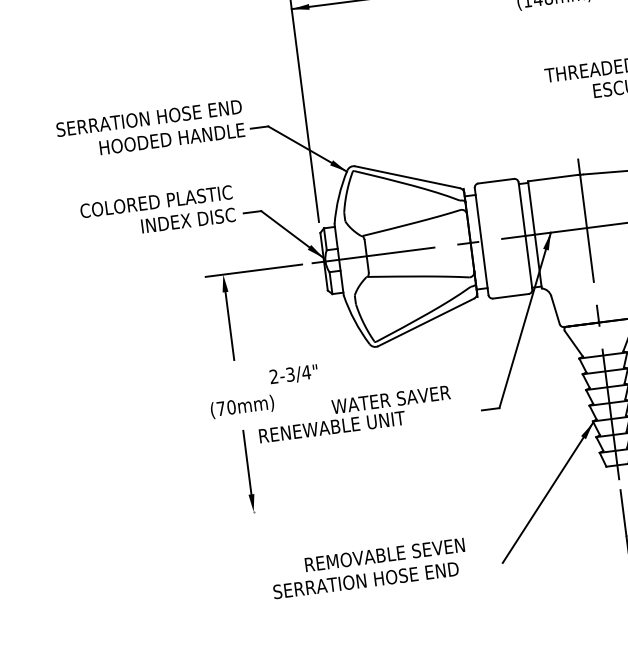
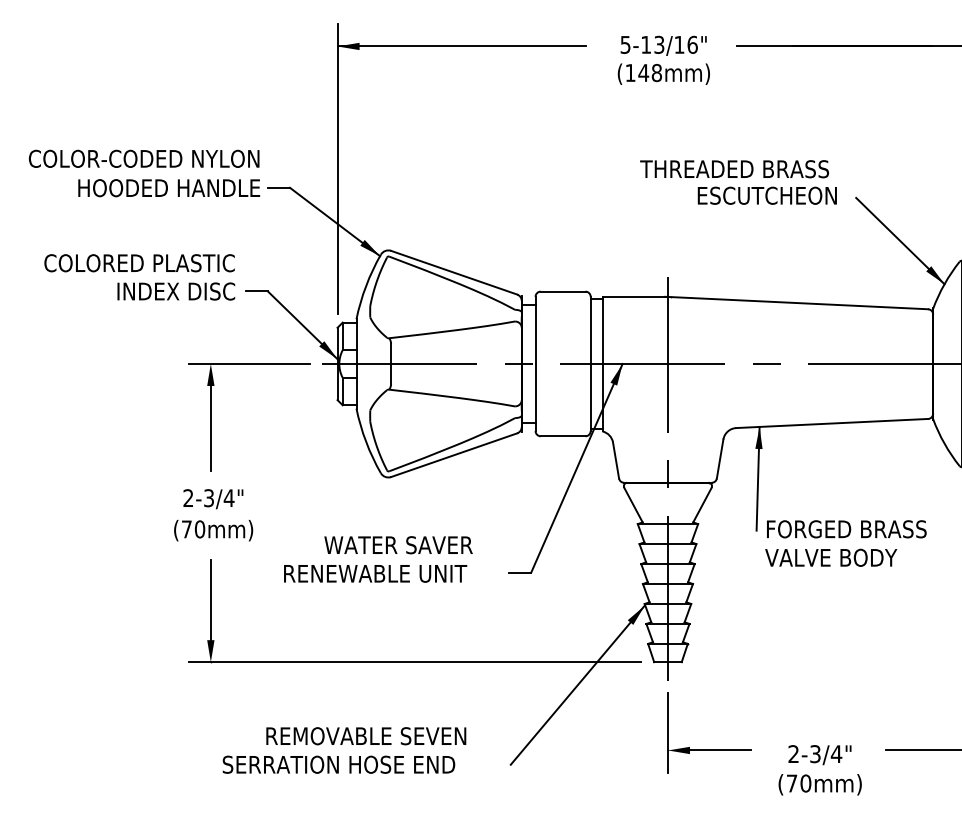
text: (148, 118) -> (143, 158), SERRATION HOSE END -> COLOR-CODED NYLON
text: (294, 375) -> (213, 499), moved
text: (332, 426) -> (375, 573), moved
line: (415, 491) -> (414, 662), added

